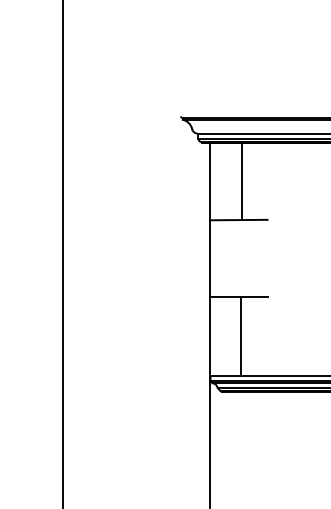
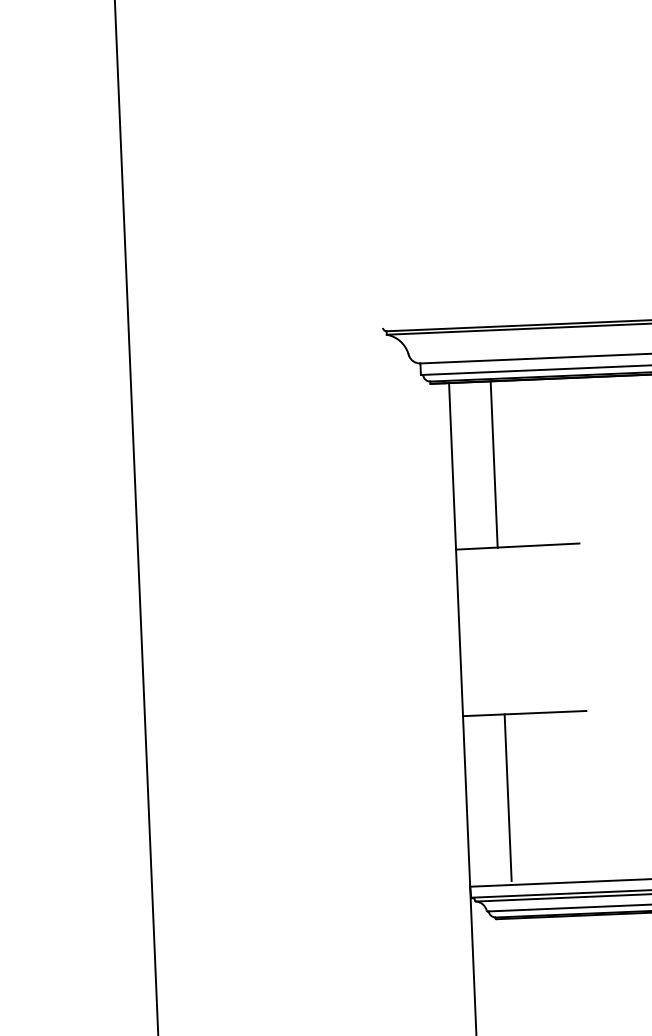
line: (241, 181) -> (493, 464), moved
line: (240, 335) -> (507, 796), moved

